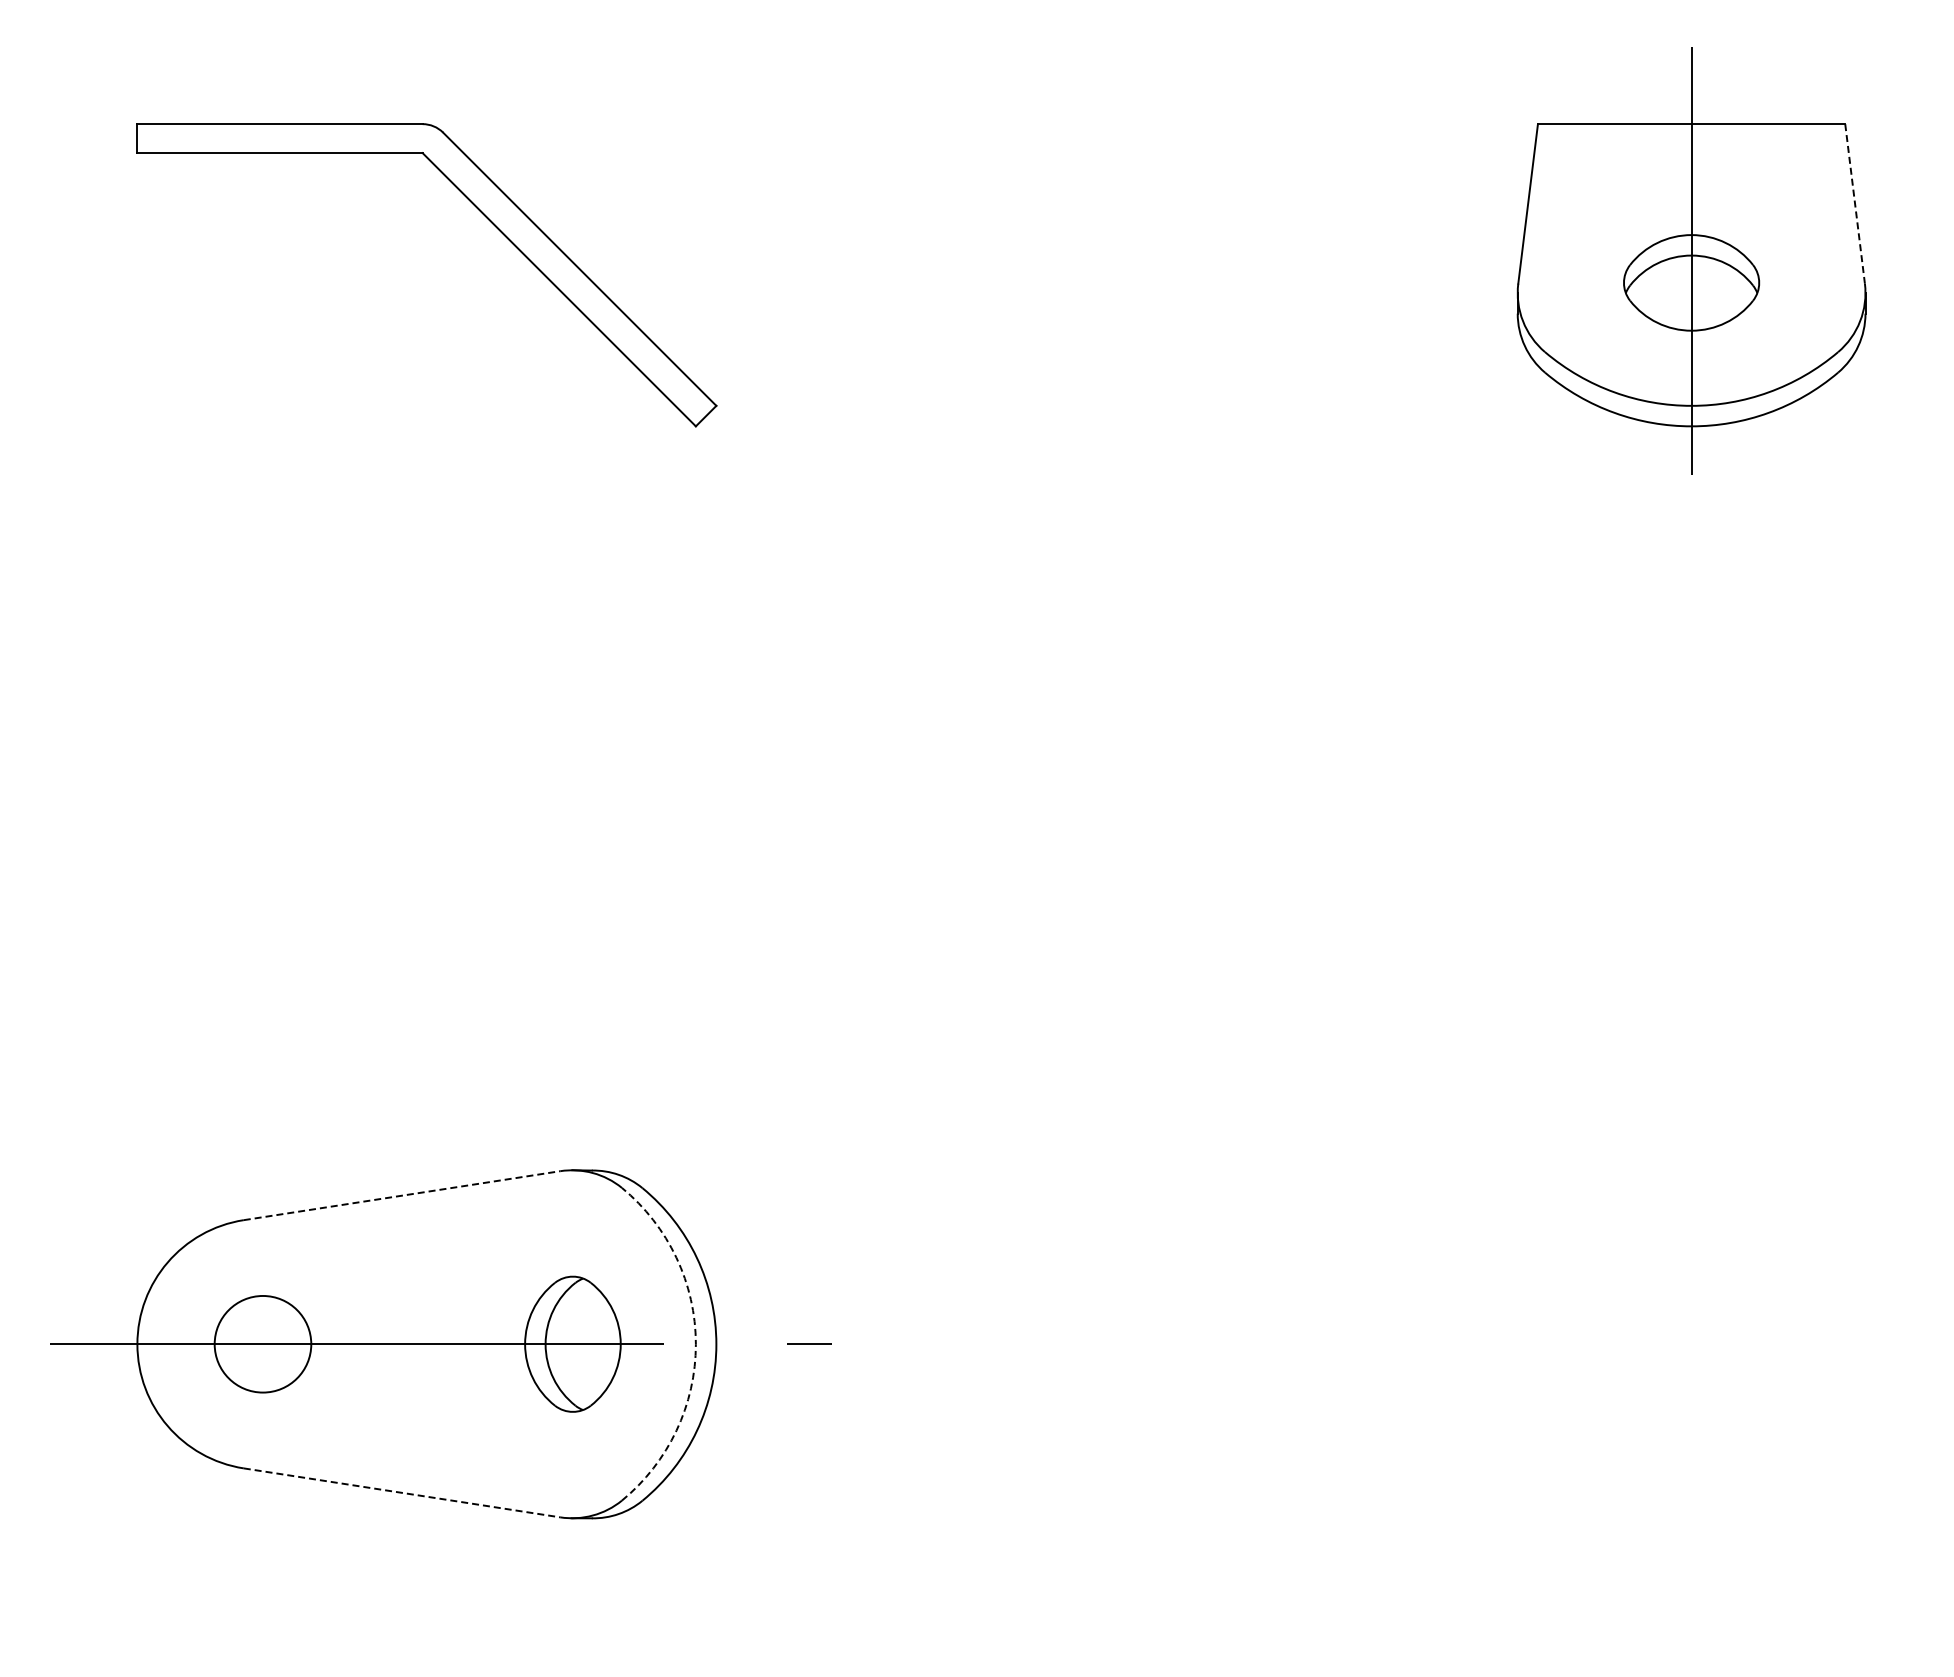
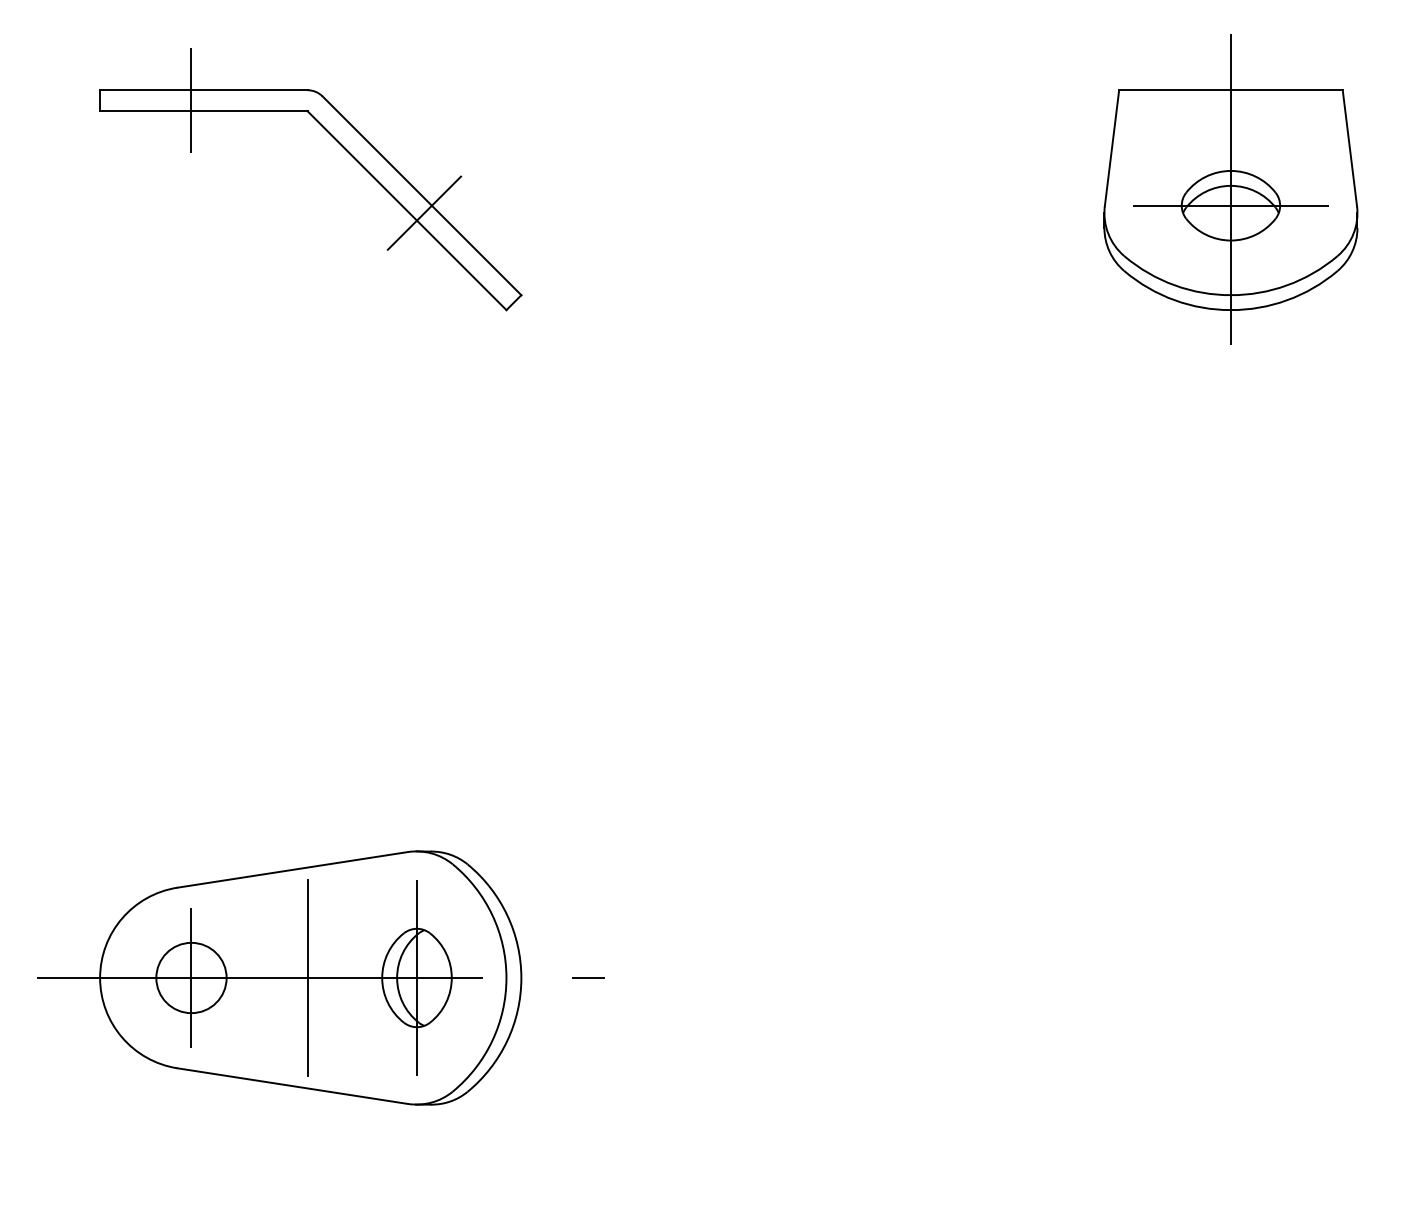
line: (263, 138) -> (191, 100), added
line: (1855, 204) -> (1350, 148), dashed -> solid
line: (1691, 282) -> (1230, 205), added
line: (582, 292) -> (423, 212), added
line: (402, 1195) -> (292, 869), dashed -> solid
line: (263, 1343) -> (191, 977), added
line: (422, 1343) -> (307, 977), added
line: (572, 1344) -> (416, 978), added
arc: (695, 1344) -> (506, 978), dashed -> solid
line: (402, 1492) -> (292, 1085), dashed -> solid

